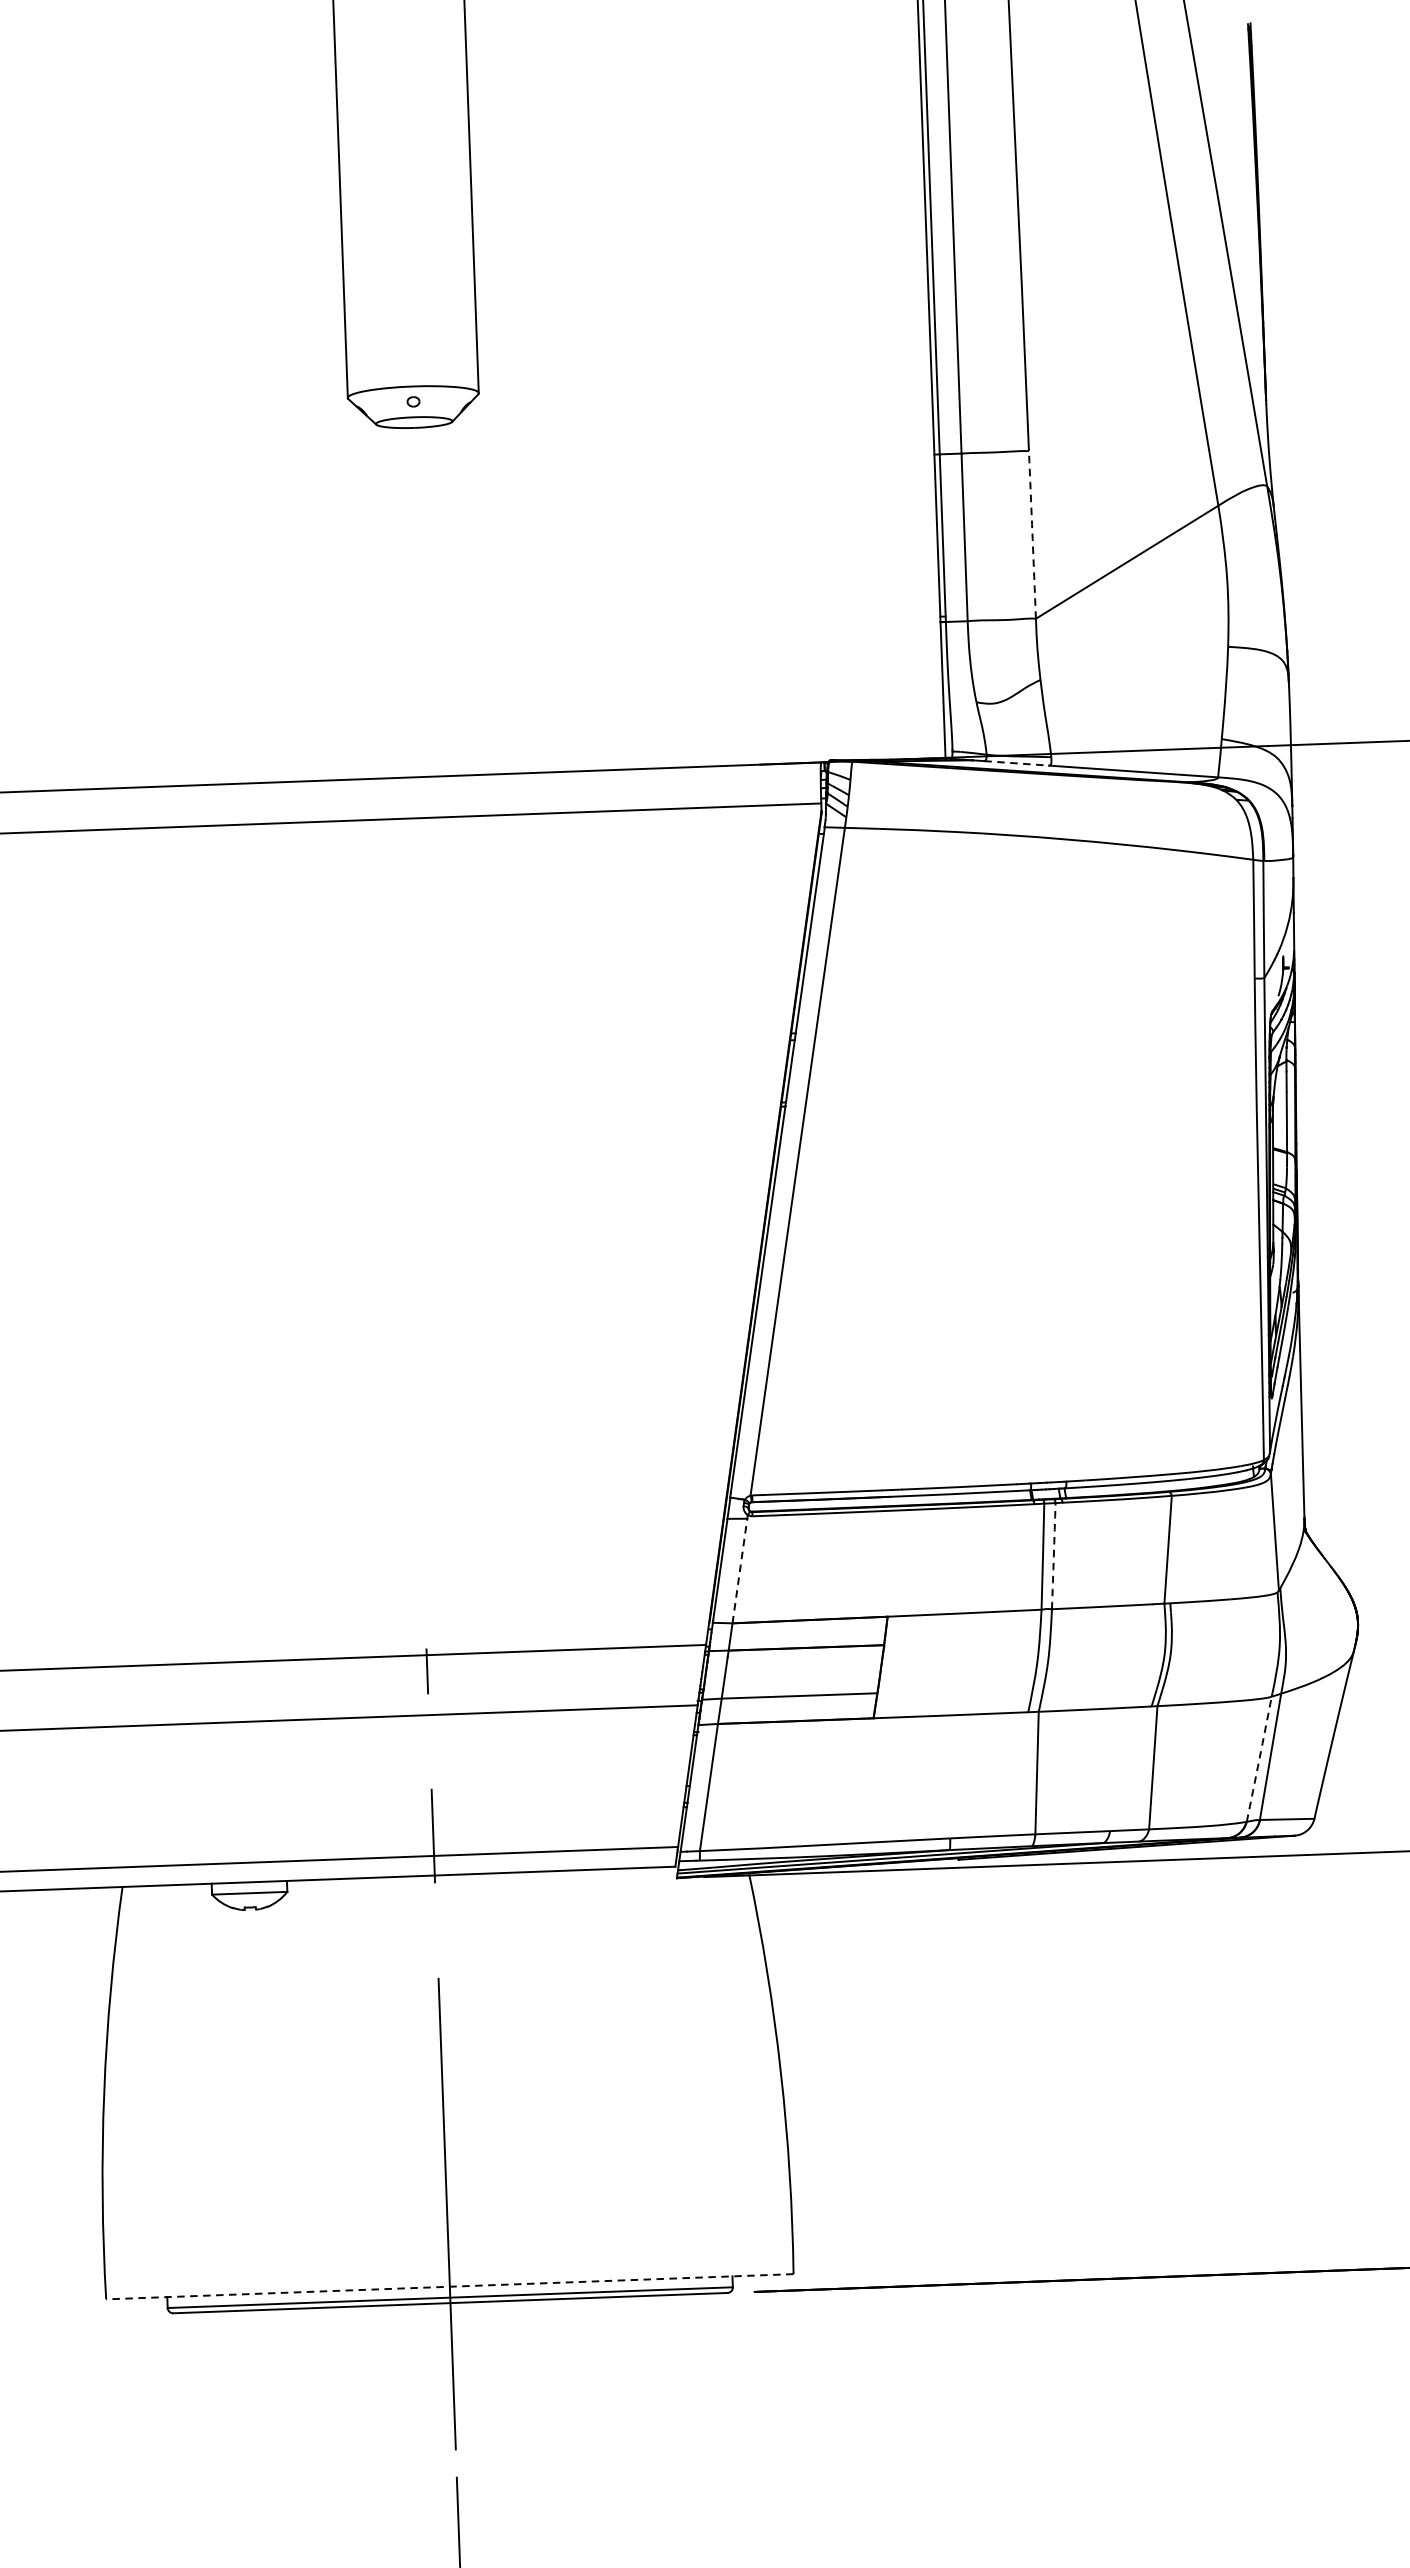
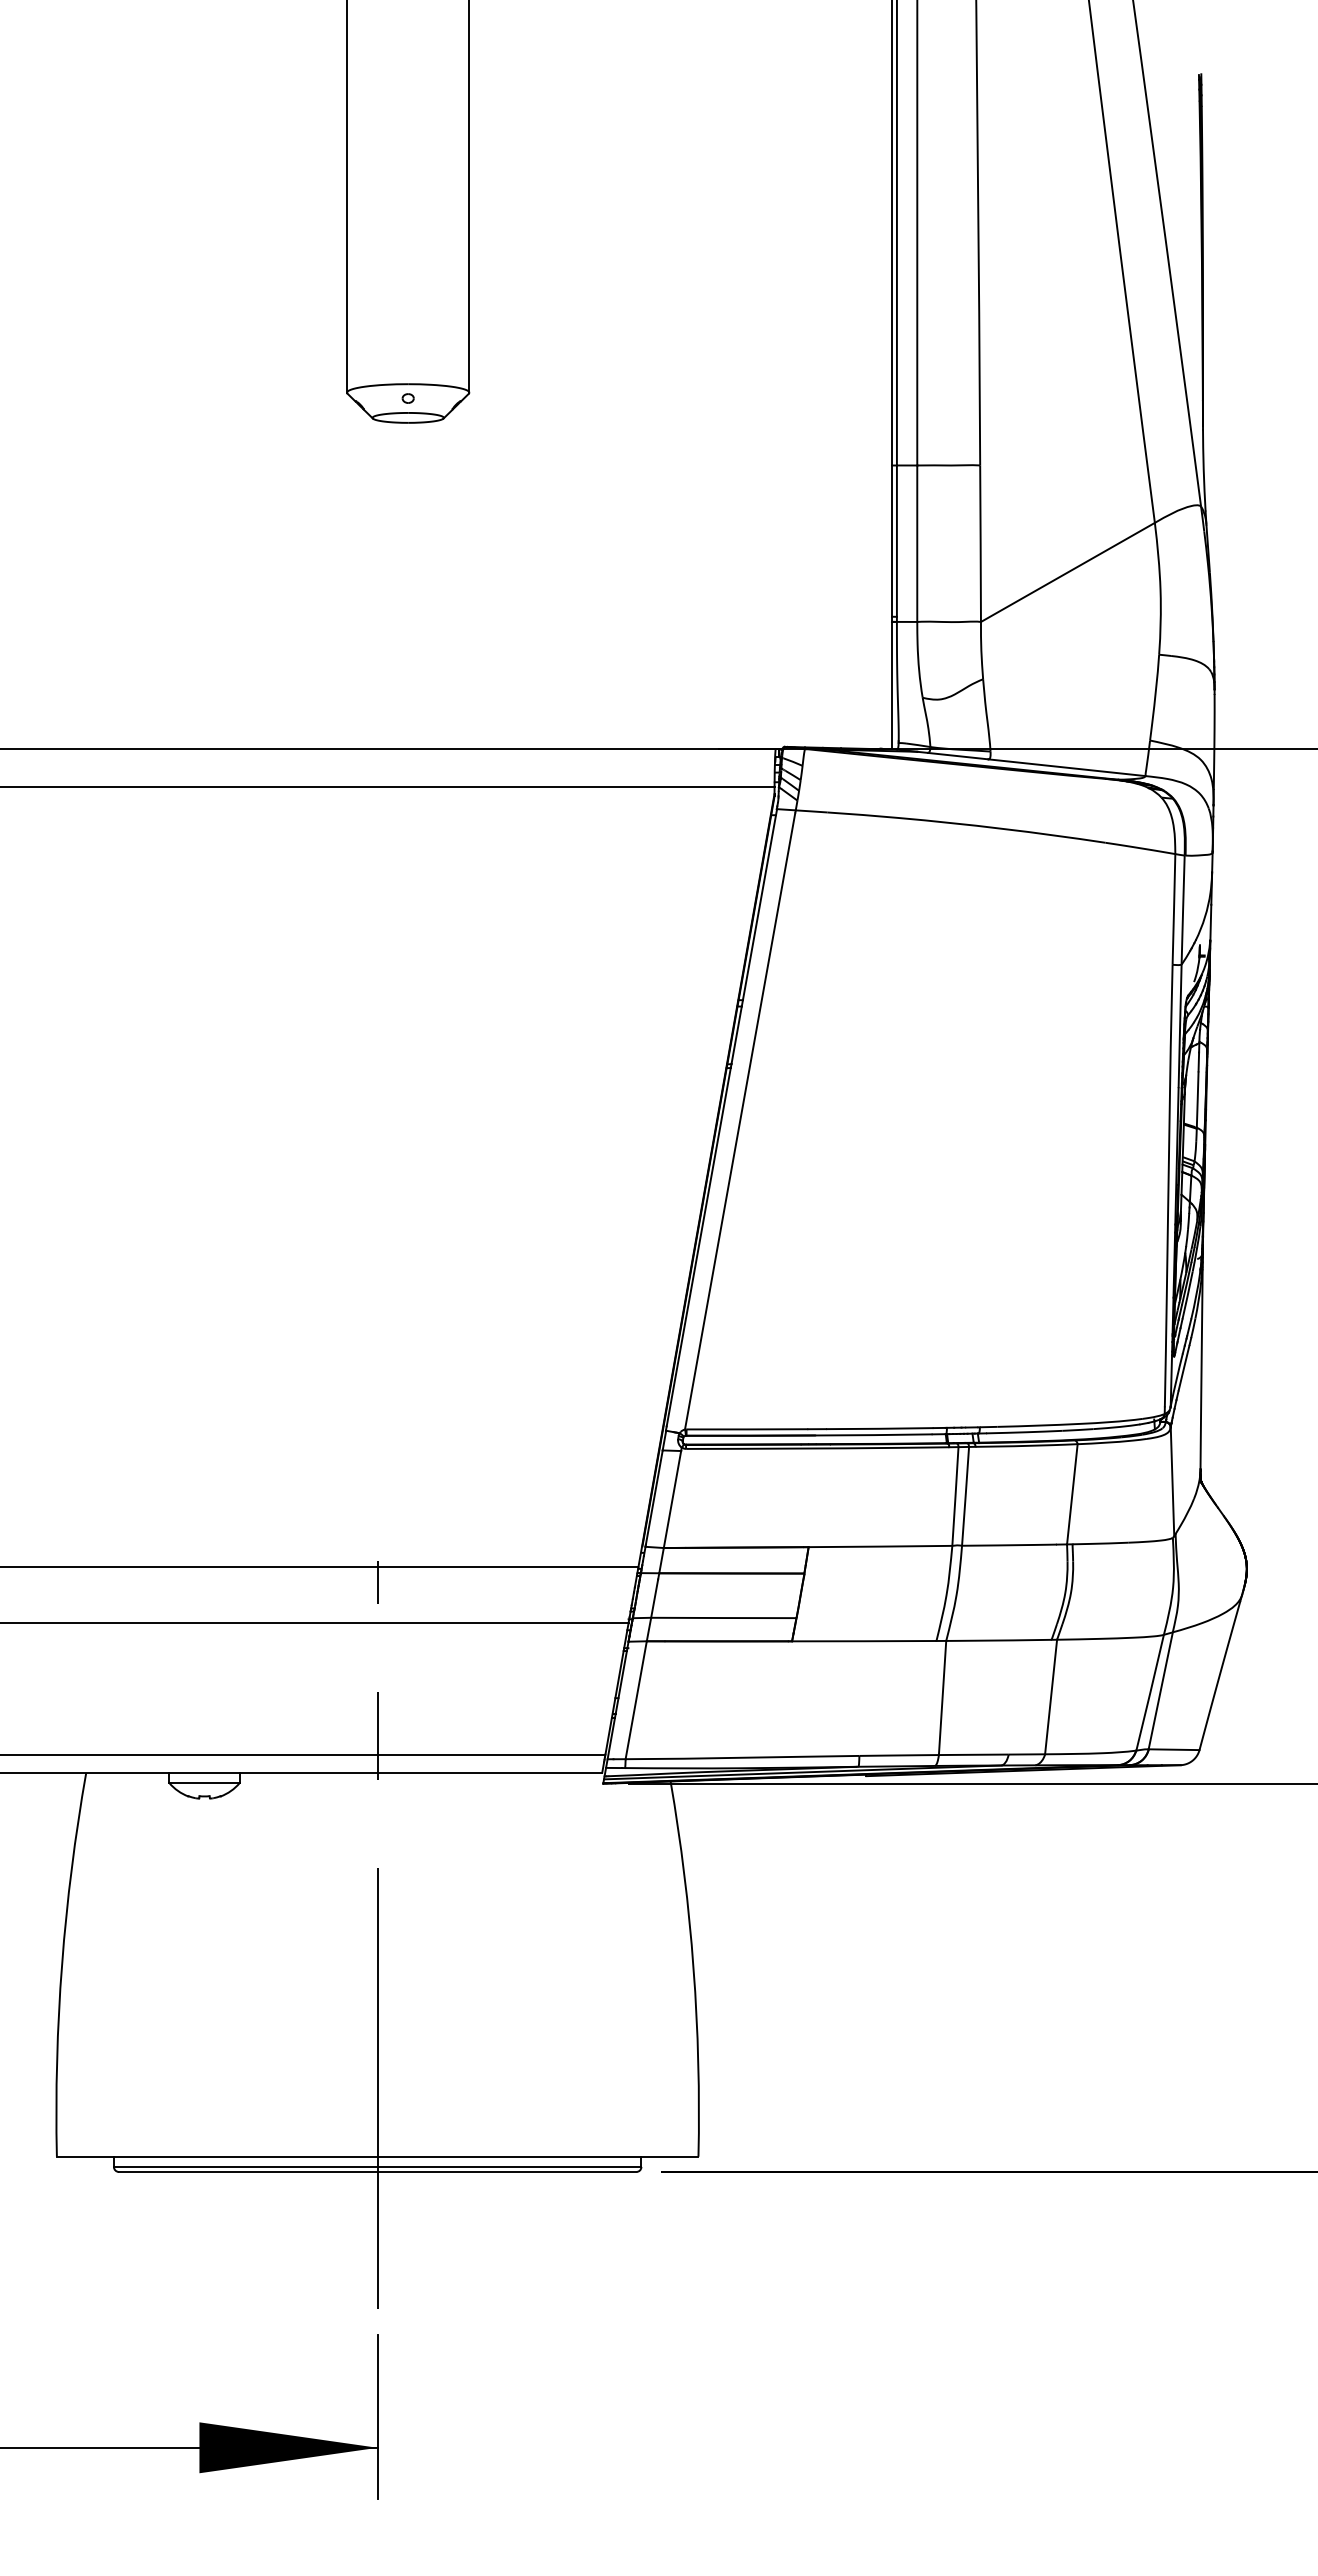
arc: (1032, 534) -> (980, 543), dashed -> solid
line: (1017, 763) -> (958, 756), dashed -> solid
arc: (1053, 1556) -> (965, 1496), dashed -> solid
line: (739, 1571) -> (672, 1499), dashed -> solid
arc: (1259, 1759) -> (1150, 1692), dashed -> solid
line: (449, 2286) -> (377, 2156), dashed -> solid

